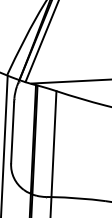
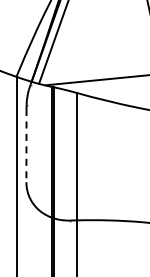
line: (12, 132) -> (26, 145), solid -> dashed

